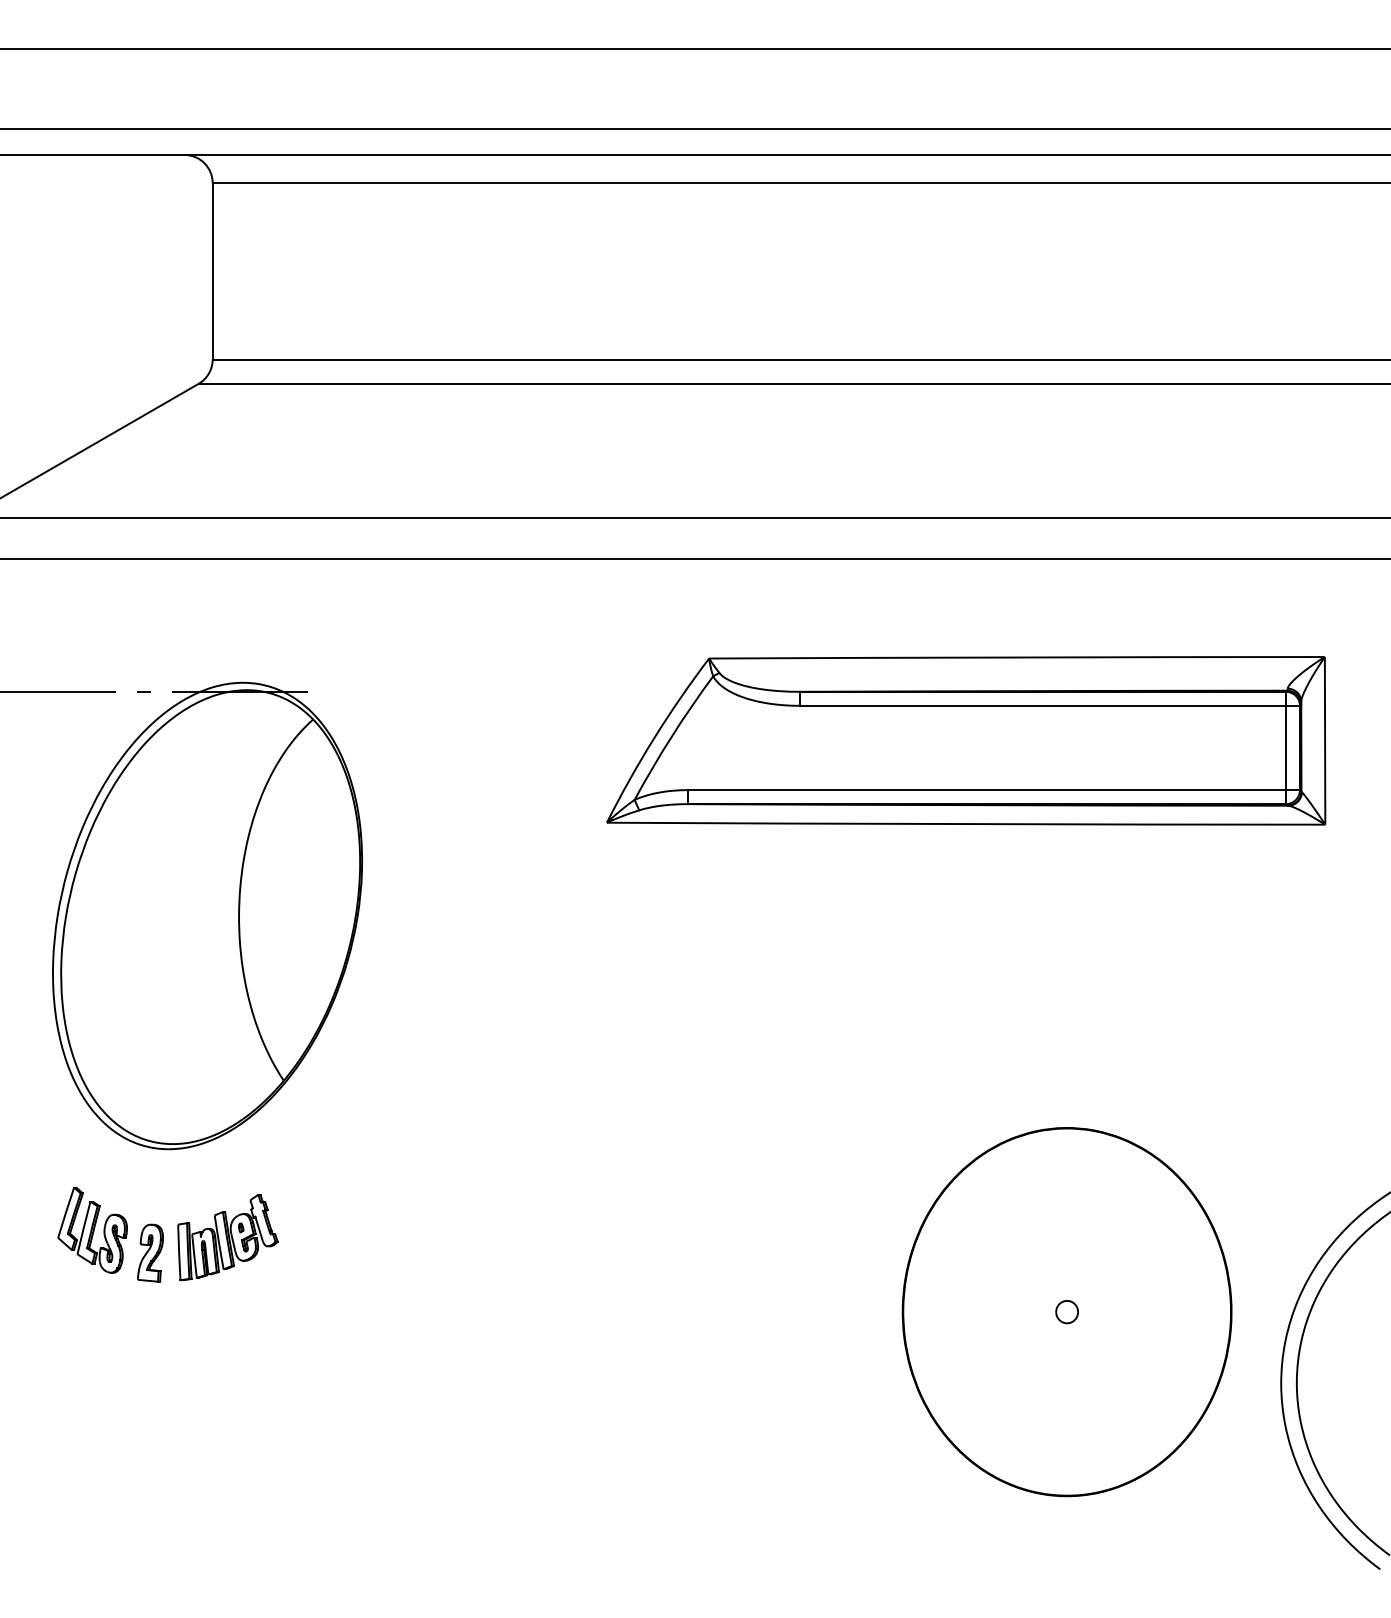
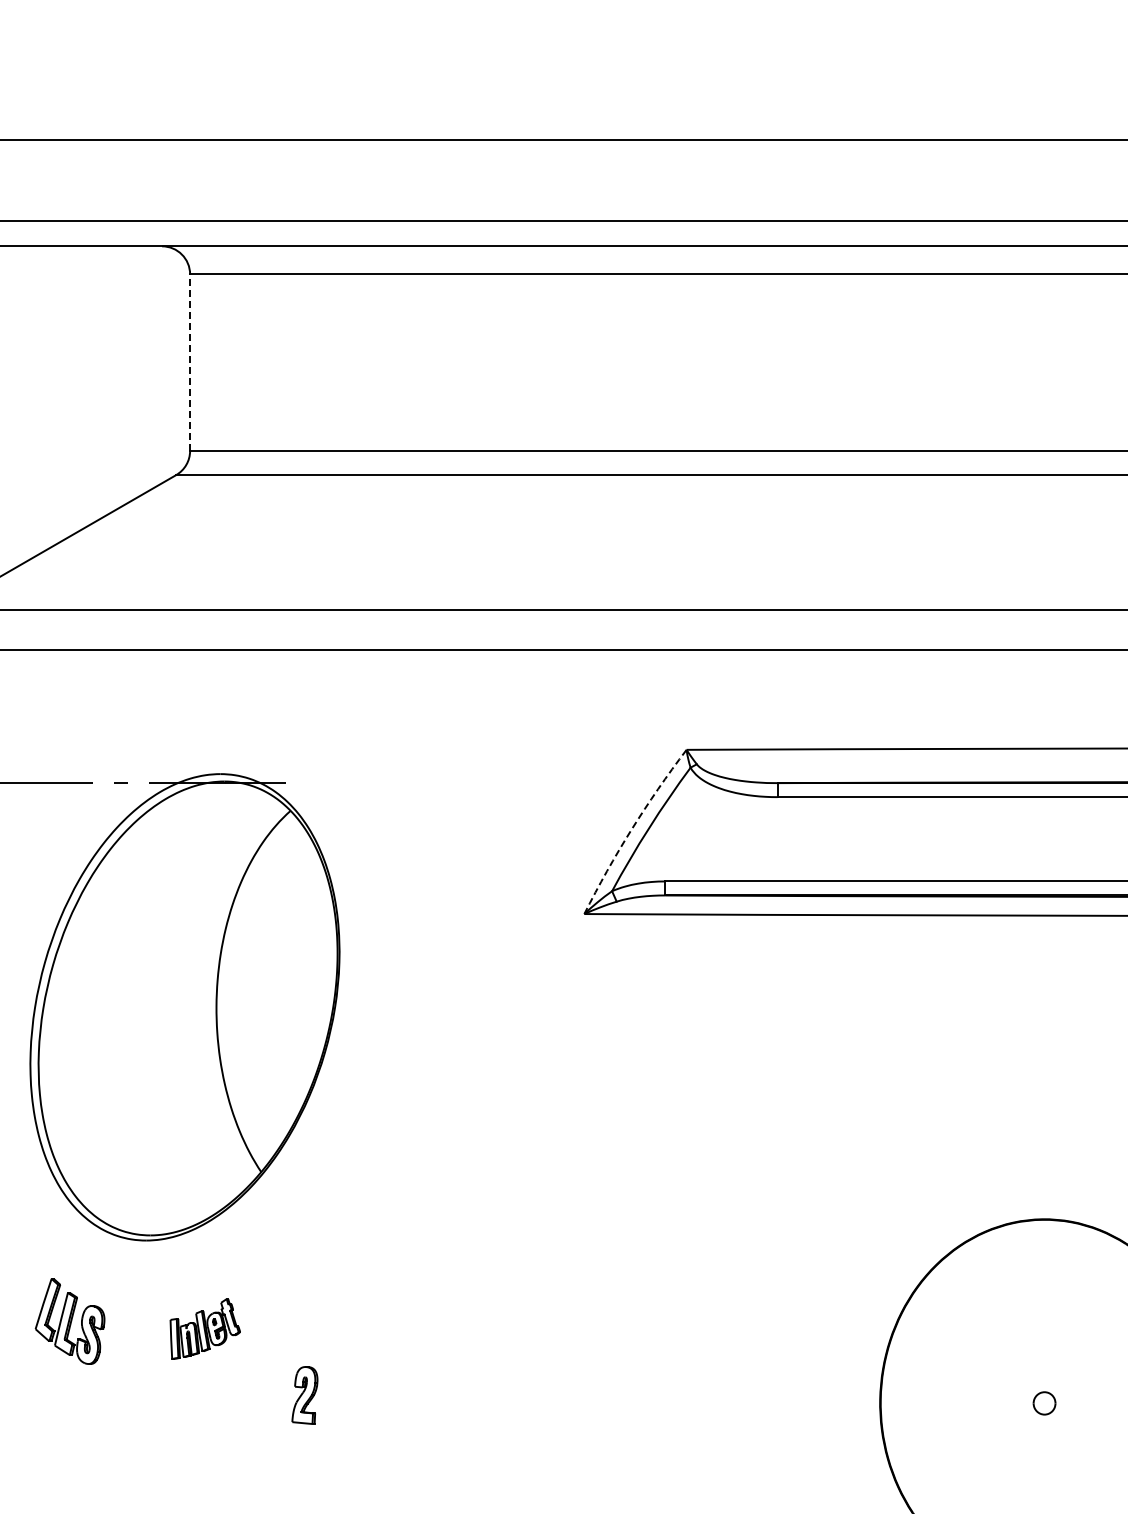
line: (212, 270) -> (189, 361), solid -> dashed
arc: (654, 738) -> (631, 829), solid -> dashed
part: (227, 1237) -> (204, 1328), size x0.7
part: (150, 1252) -> (304, 1394), moved

